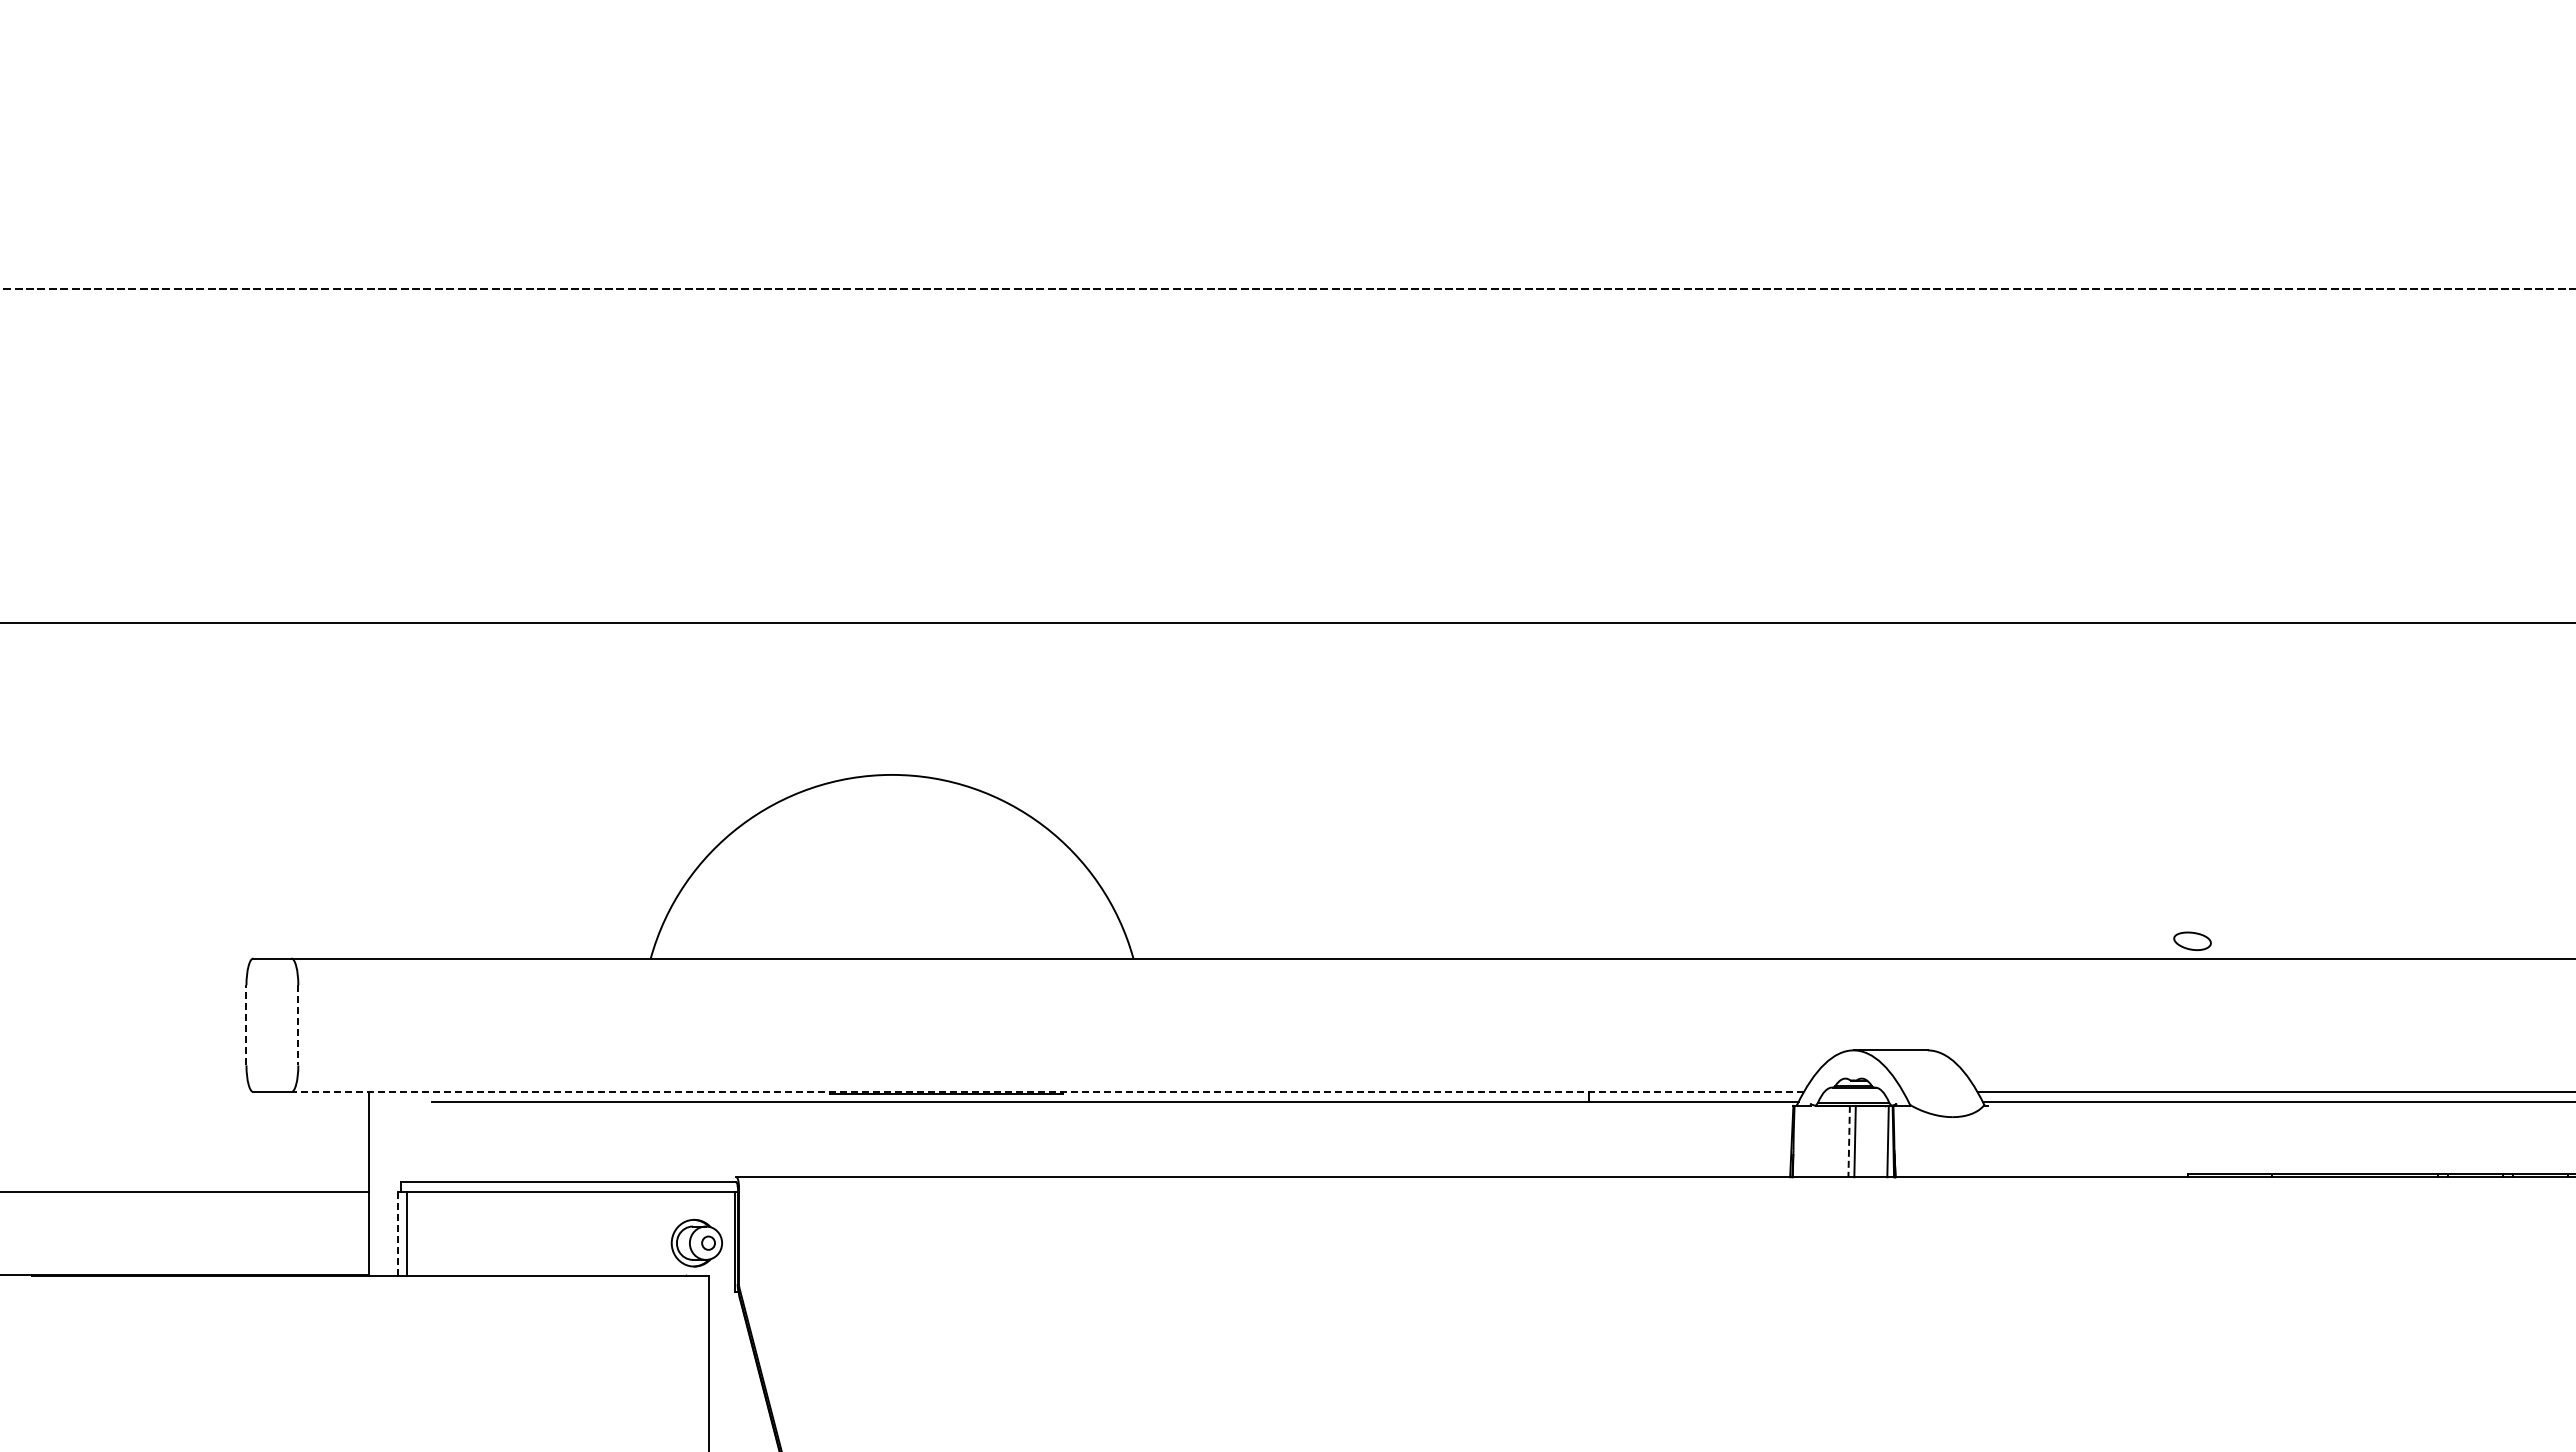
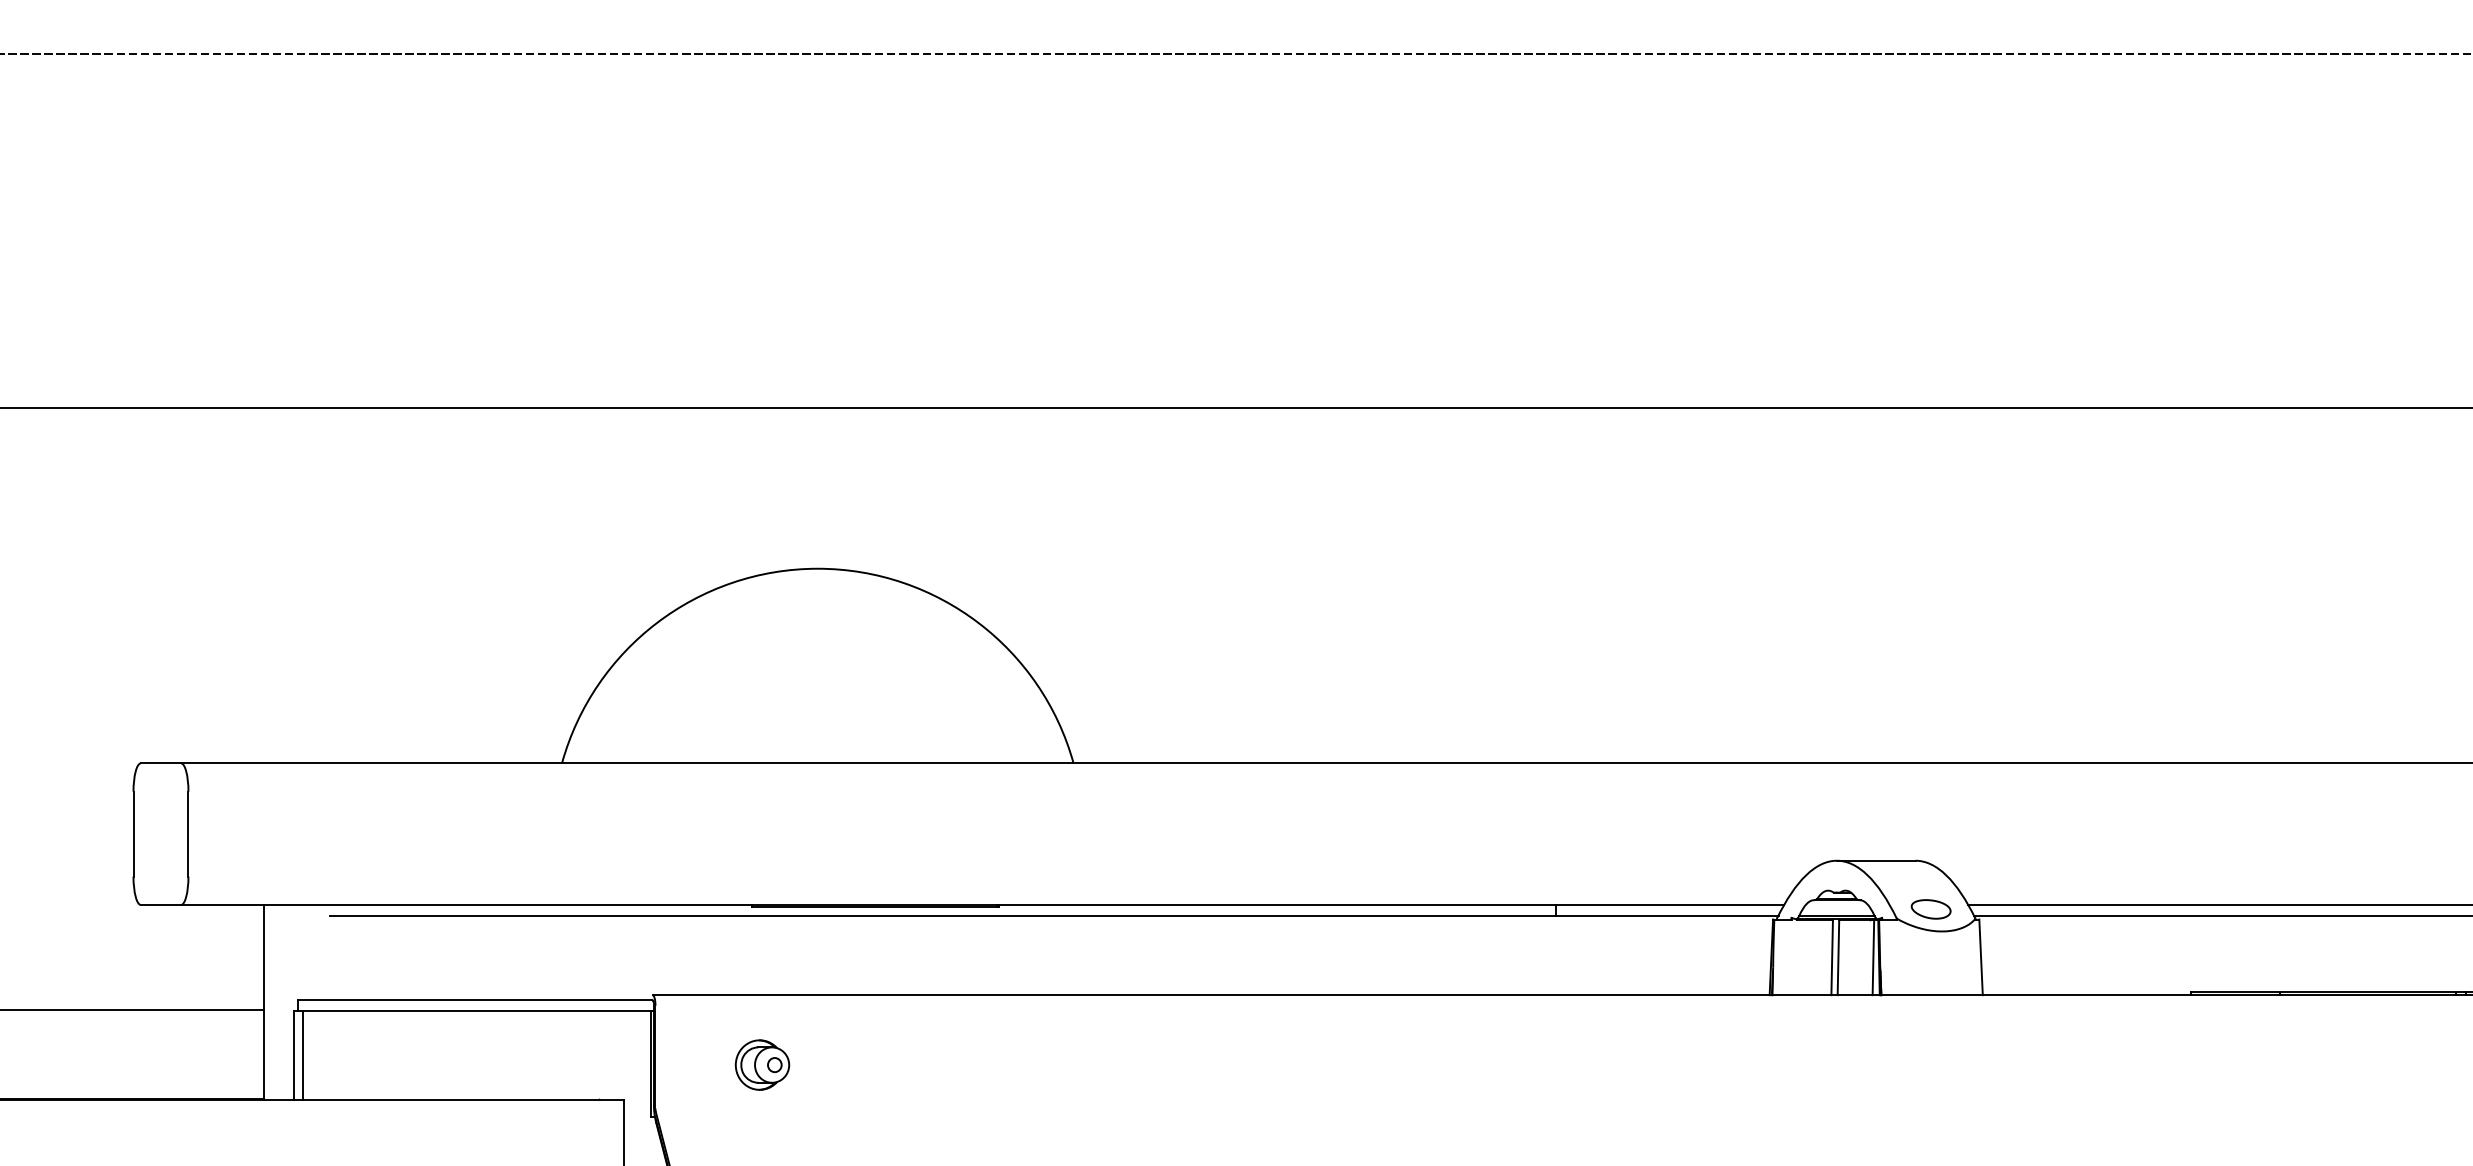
part: (2192, 940) -> (1931, 908), moved
line: (246, 1024) -> (133, 833), dashed -> solid
line: (298, 1025) -> (188, 834), dashed -> solid
line: (1047, 1092) -> (982, 905), dashed -> solid
line: (1849, 1141) -> (1832, 957), dashed -> solid
line: (1989, 1141) -> (1980, 957), added
line: (398, 1234) -> (294, 1055), dashed -> solid
part: (696, 1242) -> (762, 1064), moved

